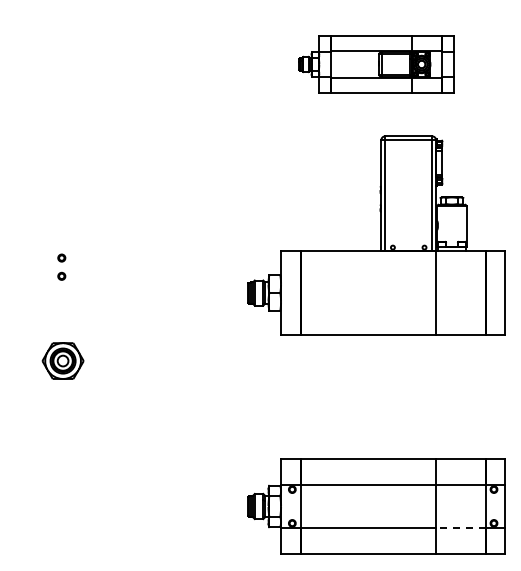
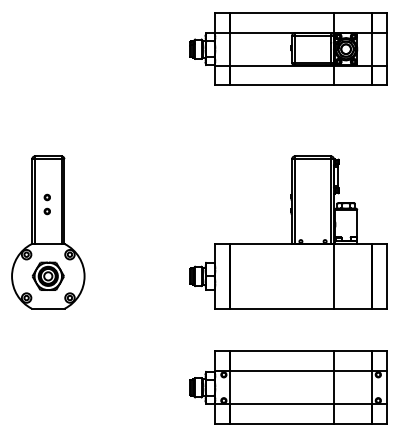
part: (376, 64) -> (288, 49), size x1.67
part: (376, 235) -> (288, 232), moved
part: (62, 303) -> (47, 232), added
line: (460, 528) -> (352, 404), dashed -> solid

